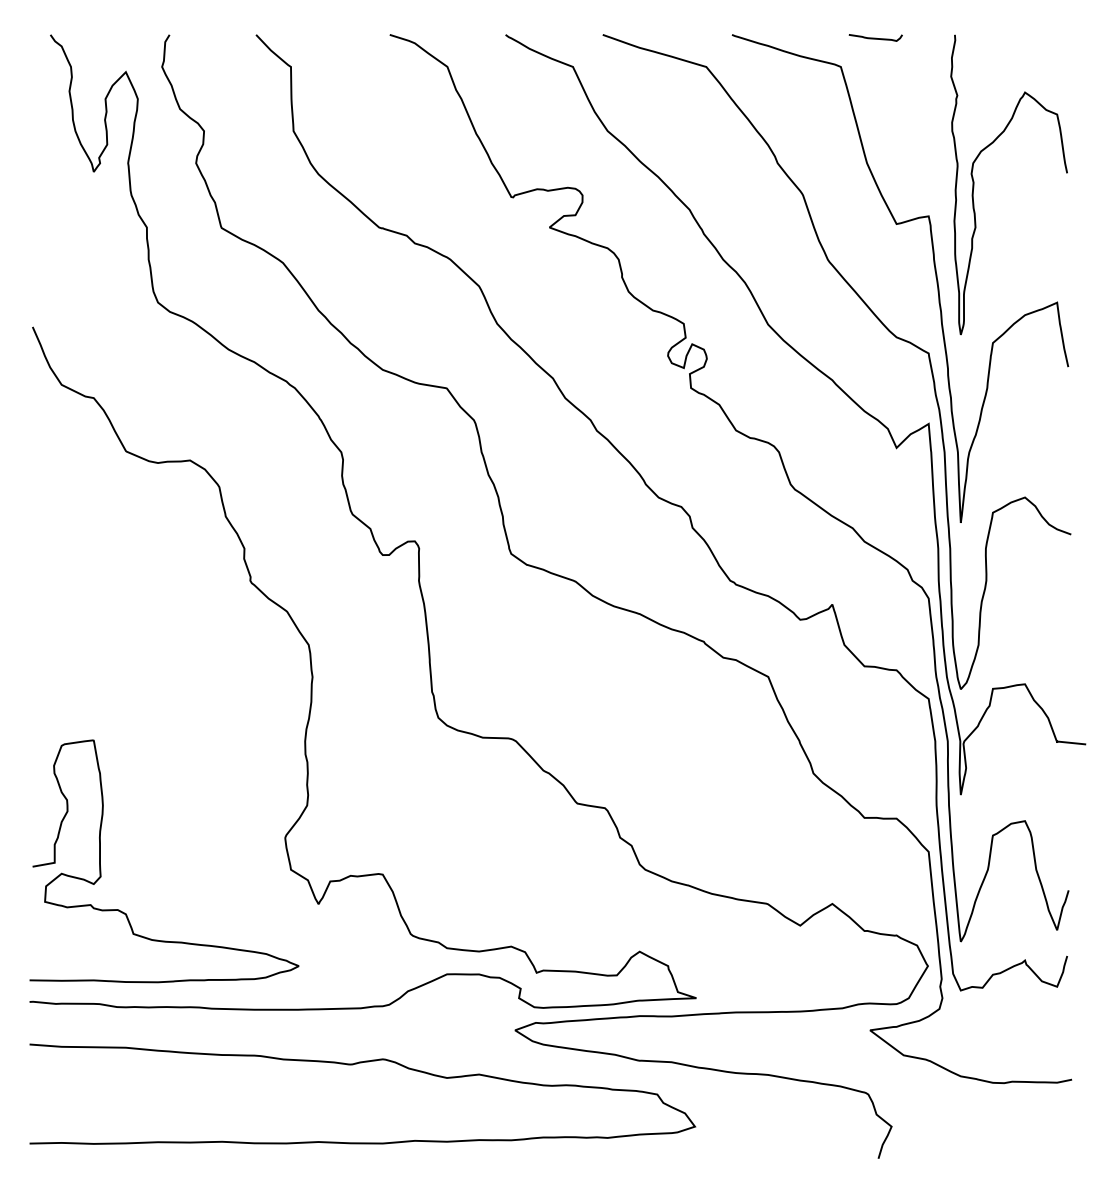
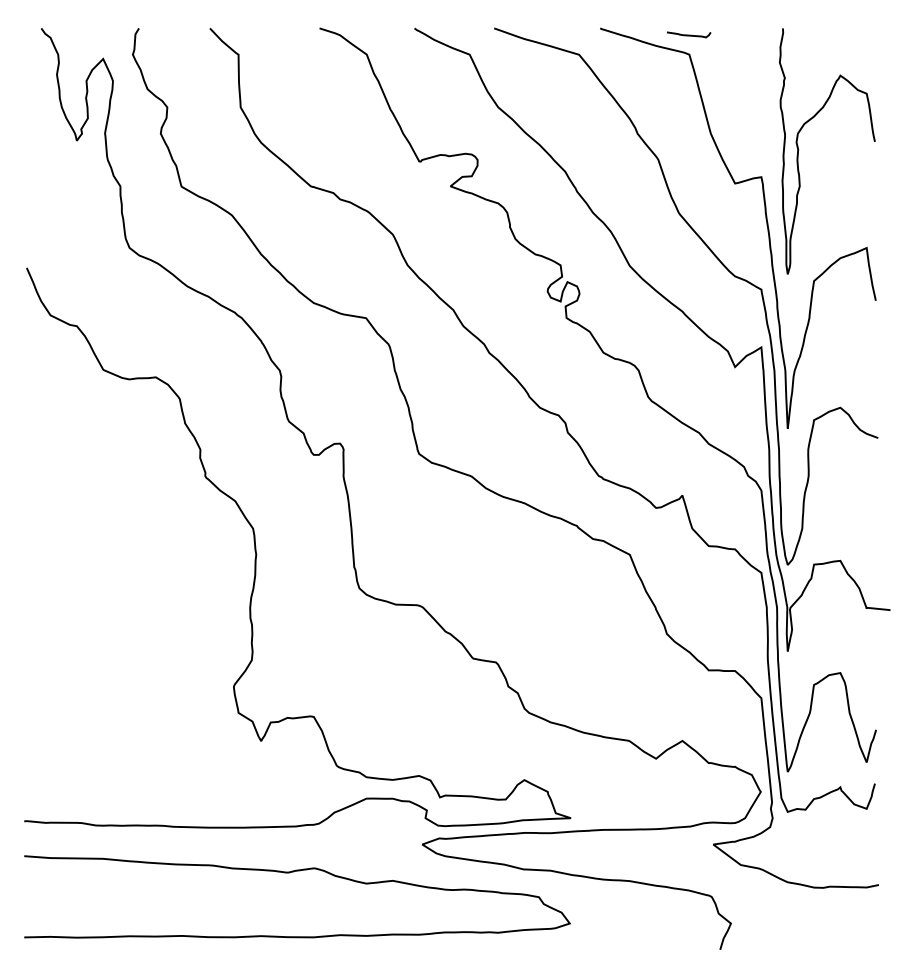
curve: (876, 37) -> (689, 34), moved
curve: (101, 870) -> (83, 713), removed

